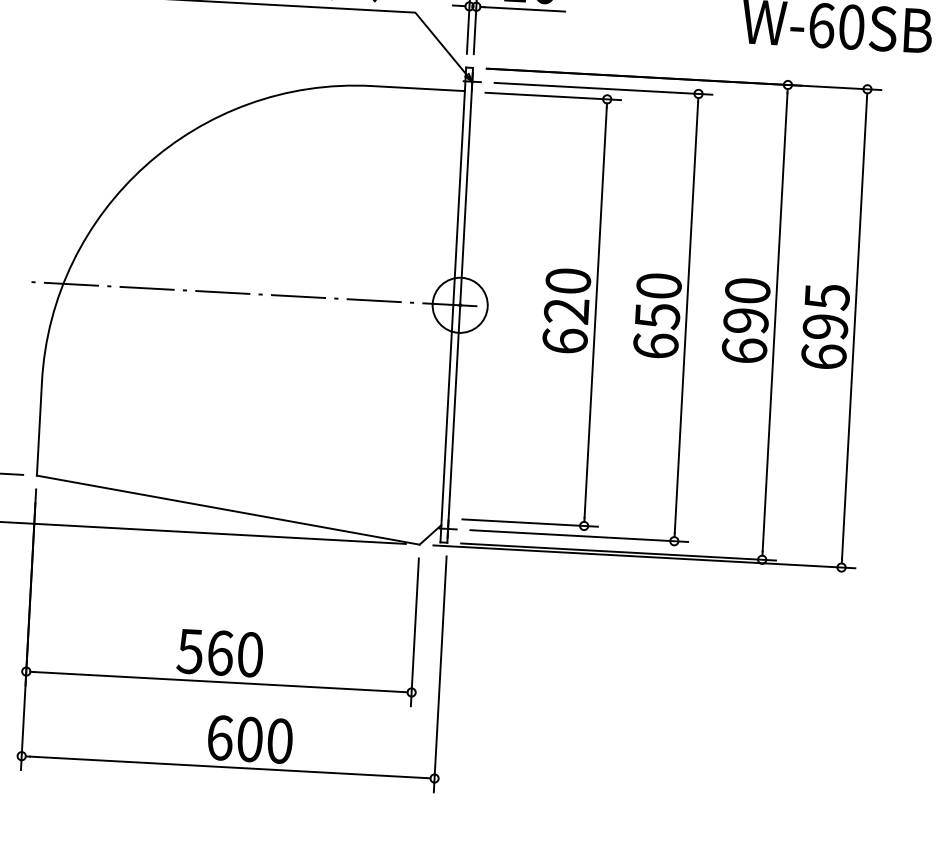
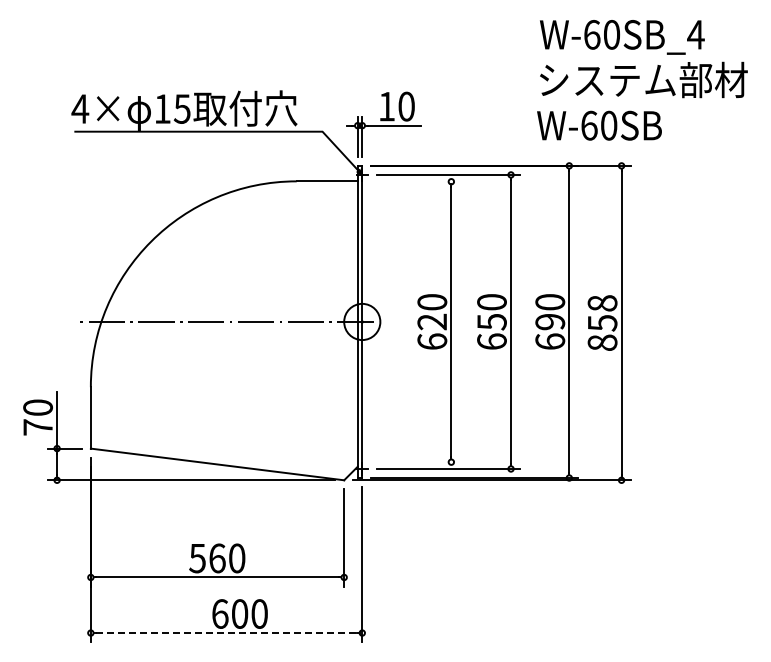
line: (552, 96) -> (415, 181), removed
text: (825, 325) -> (602, 322), 695 -> 858
line: (529, 523) -> (415, 462), removed
line: (229, 768) -> (227, 633), solid -> dashed

